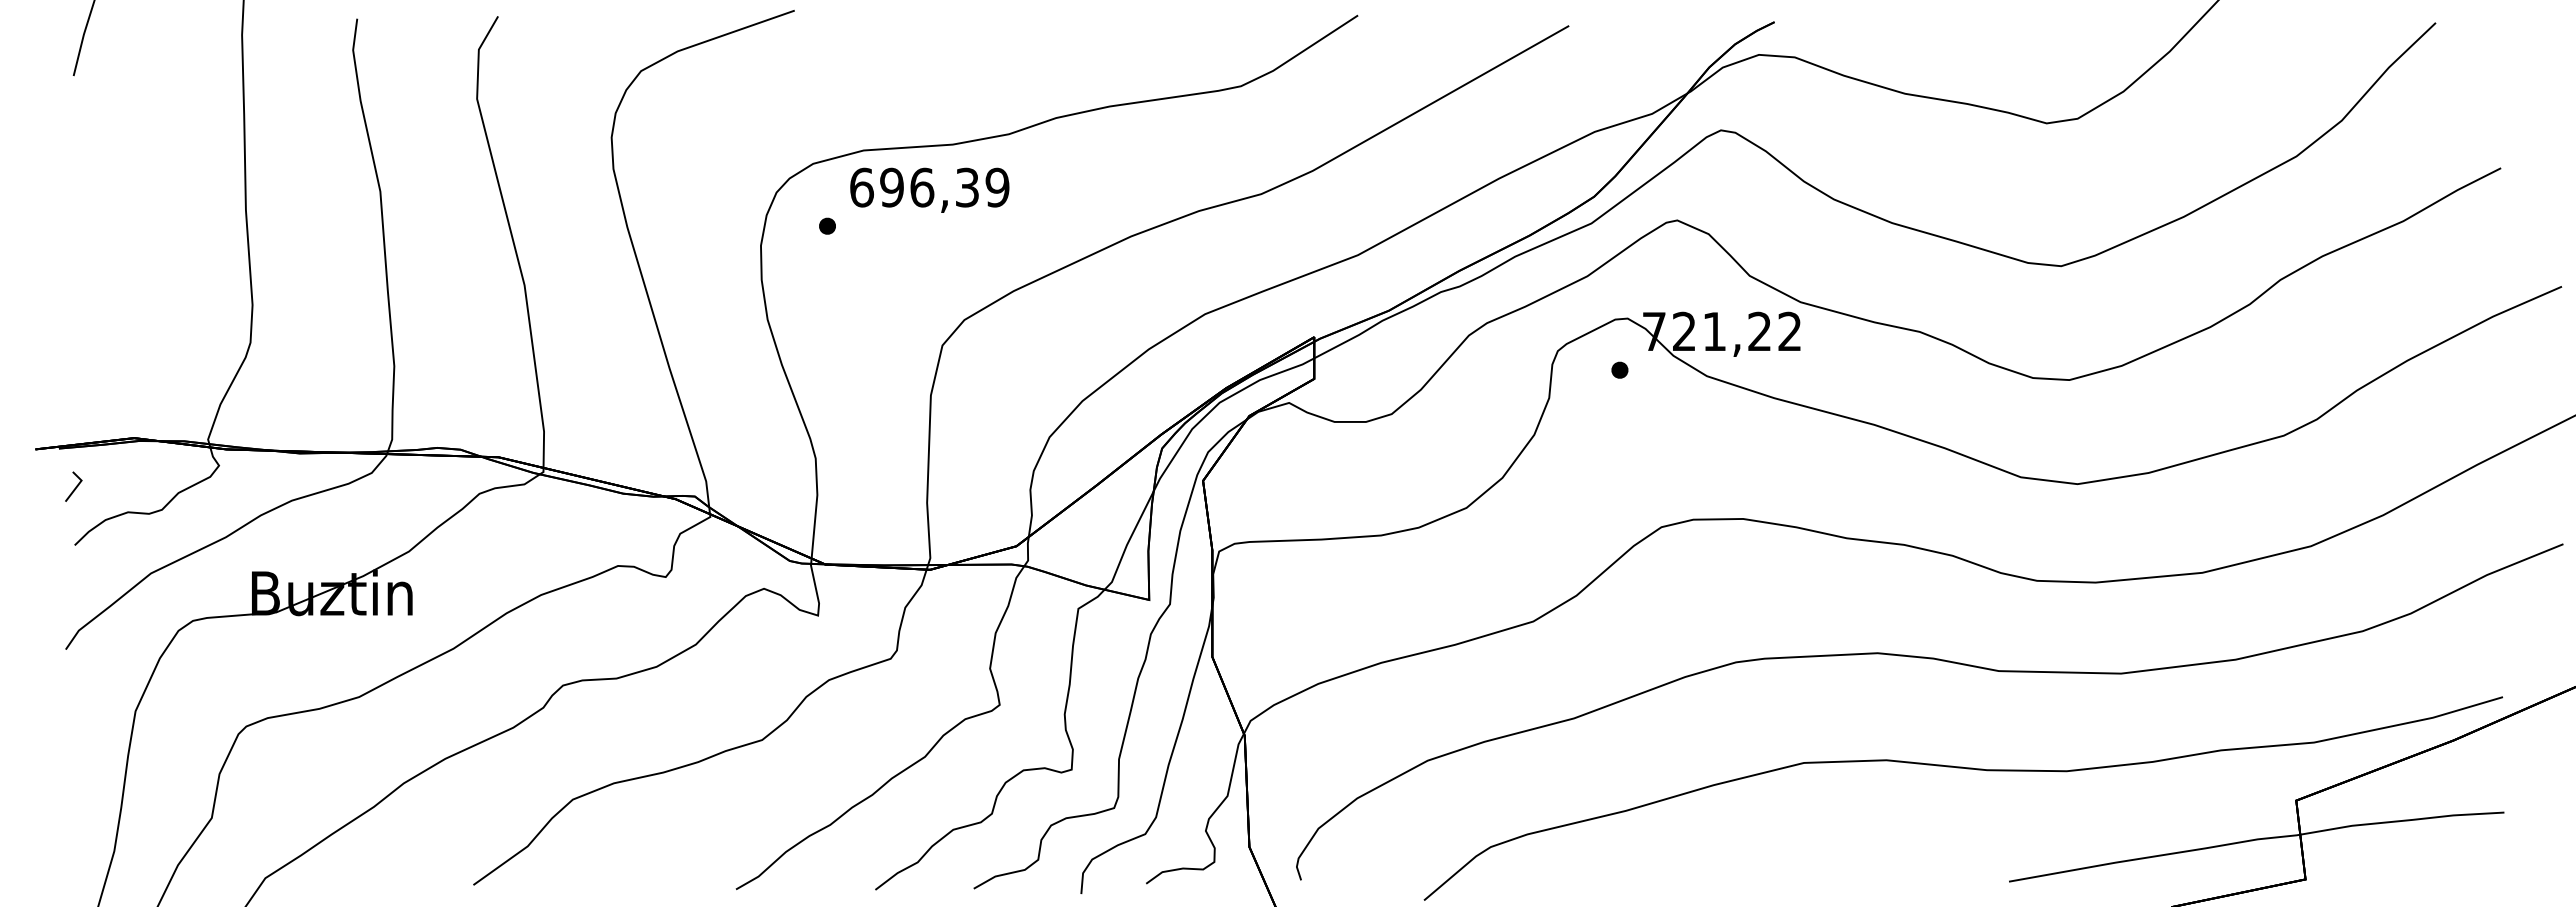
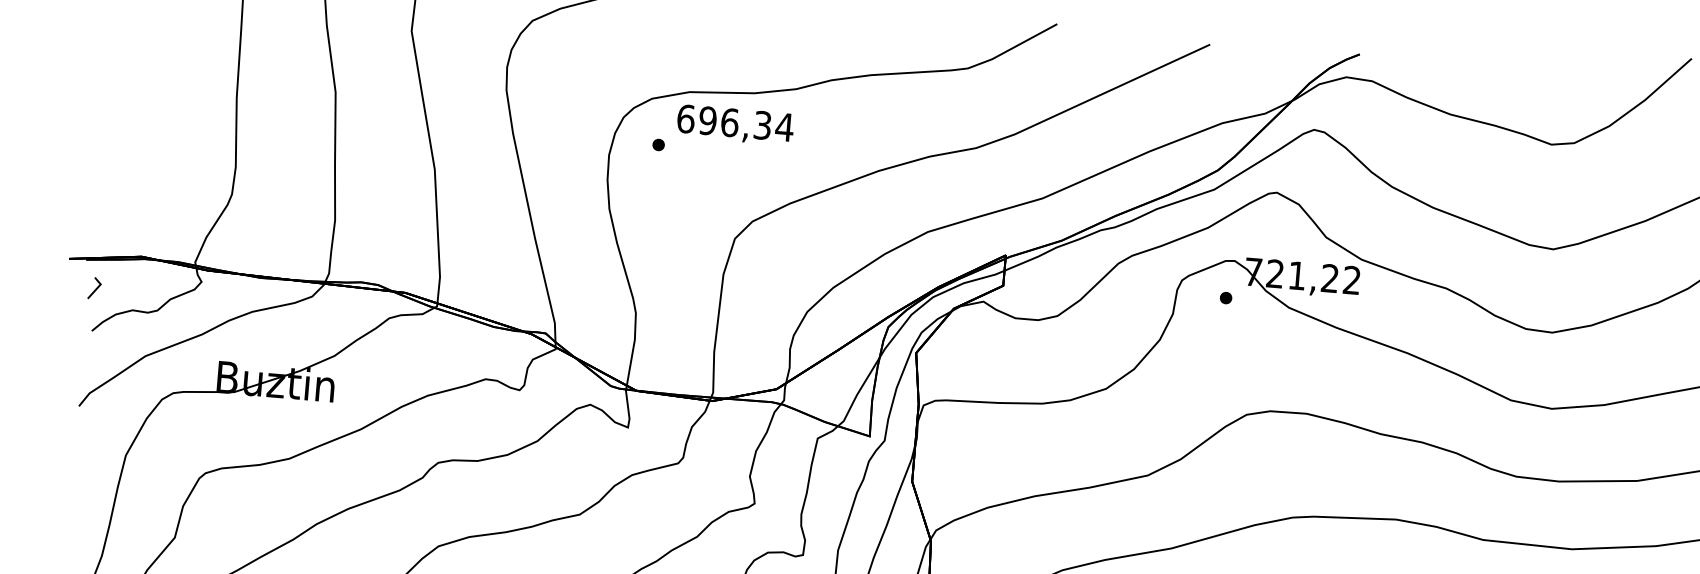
text: (997, 187) -> (784, 127), 696,39 -> 696,34

